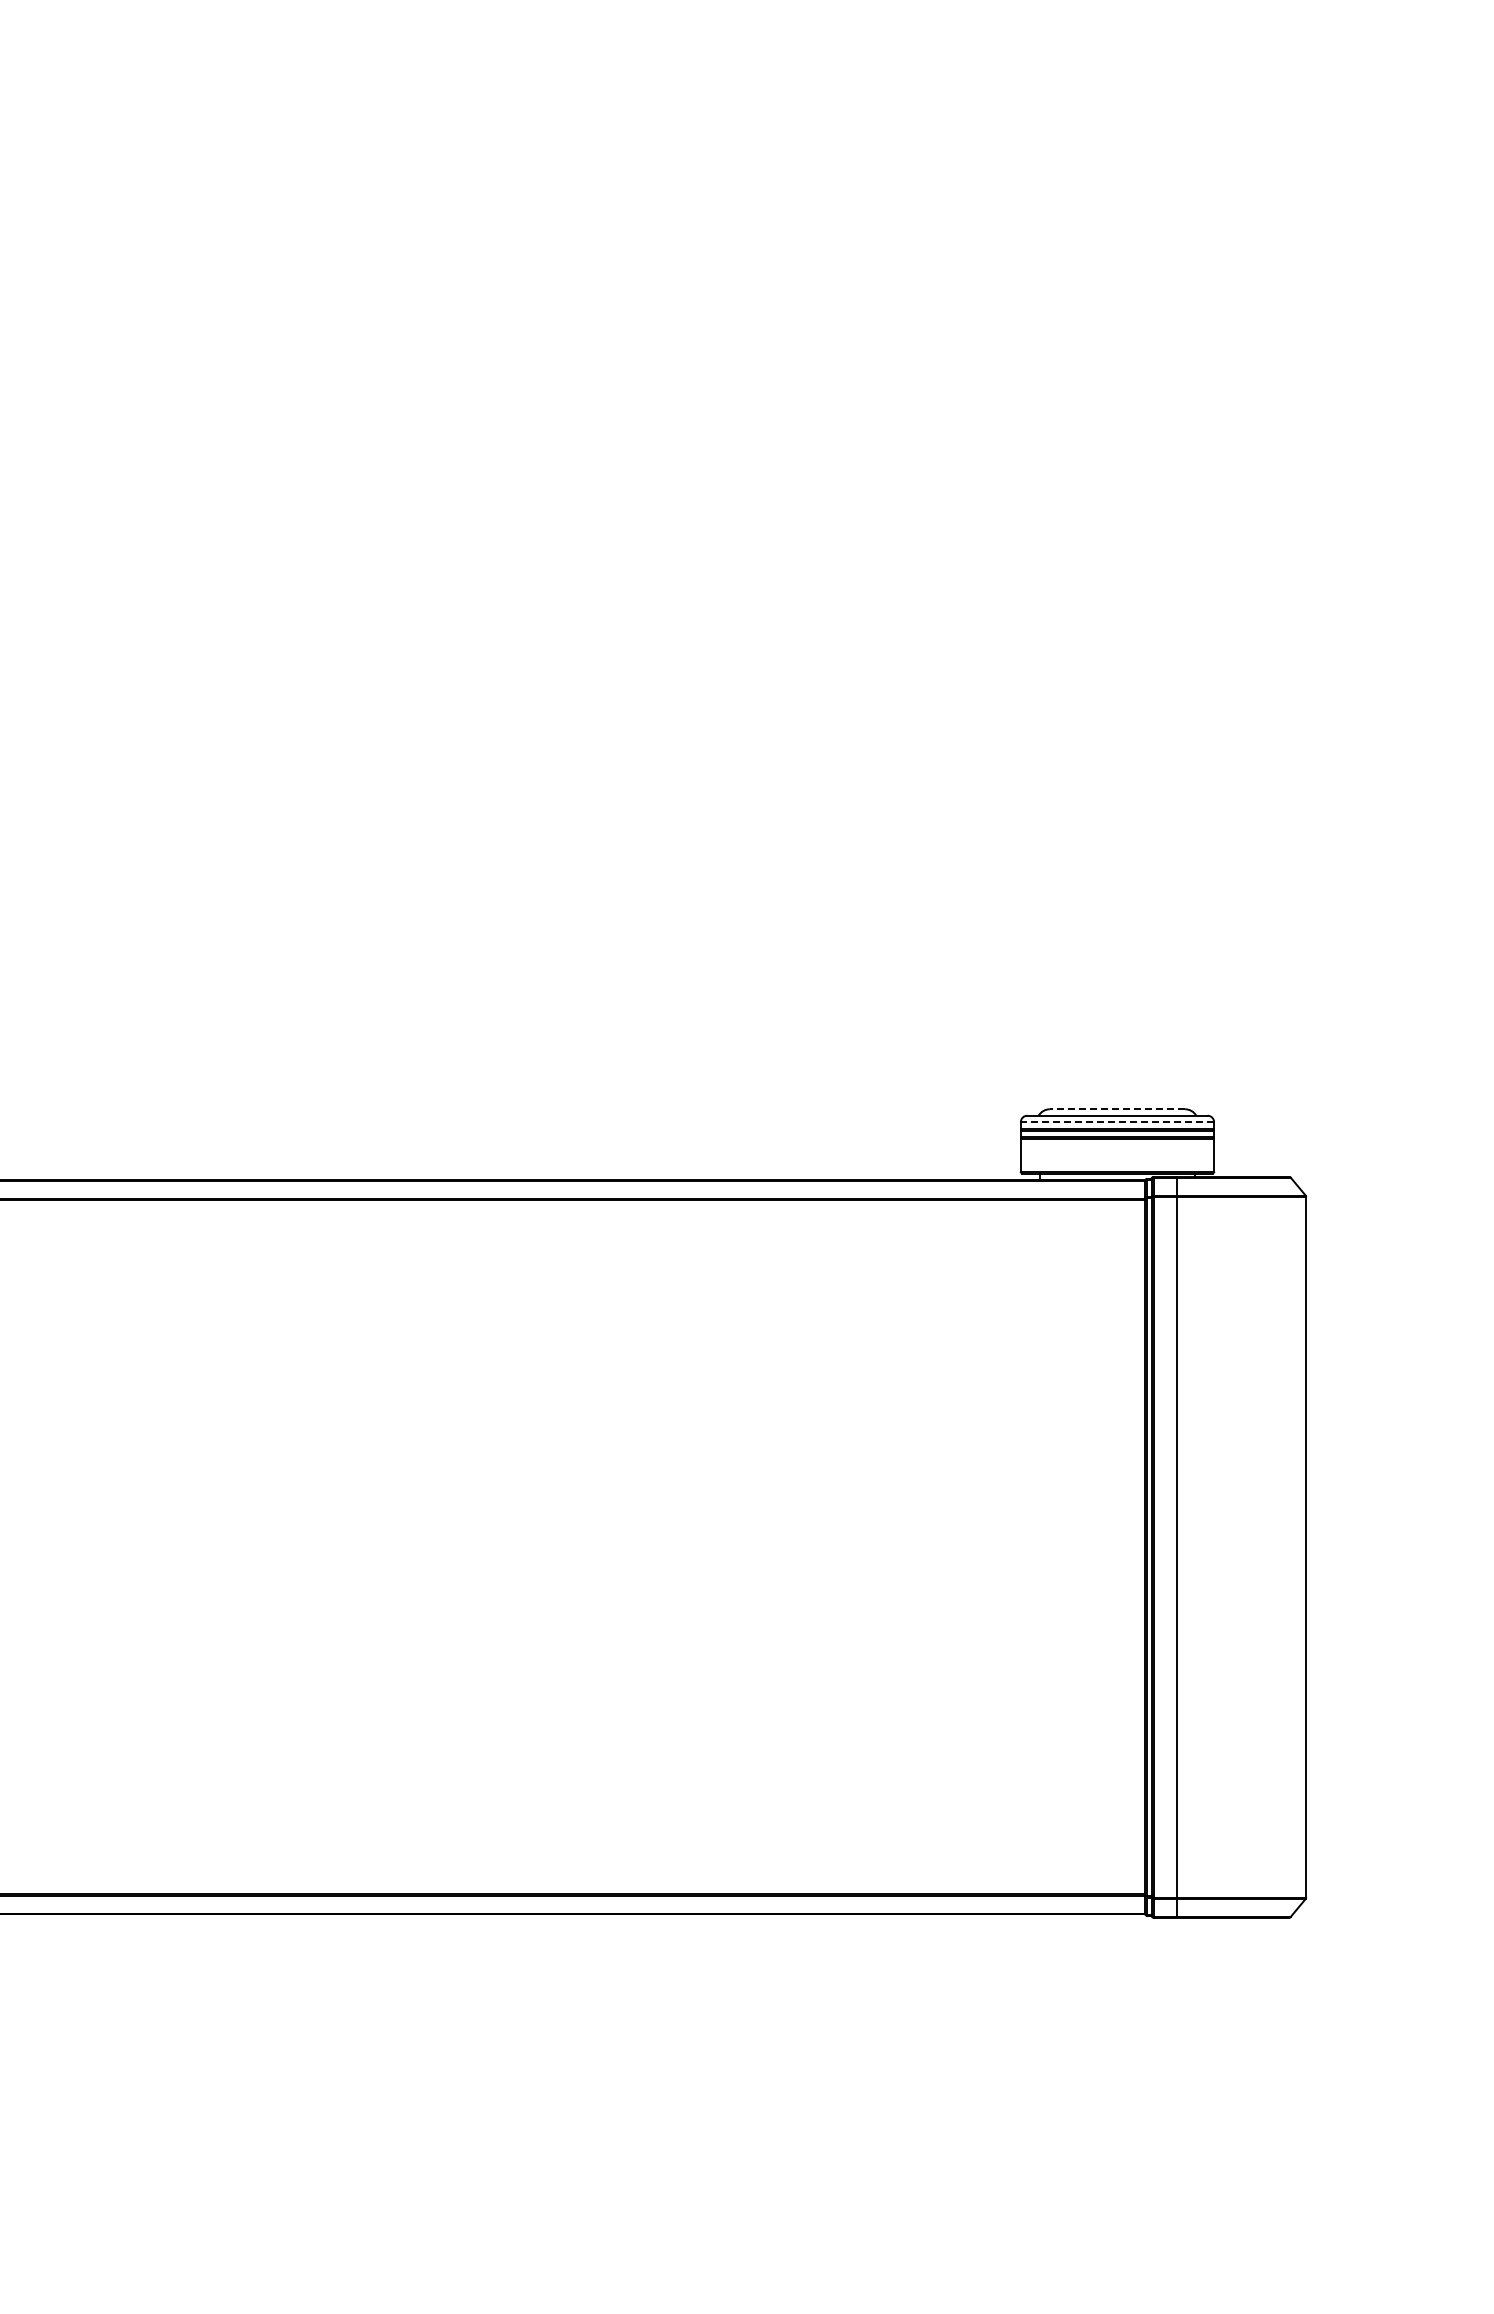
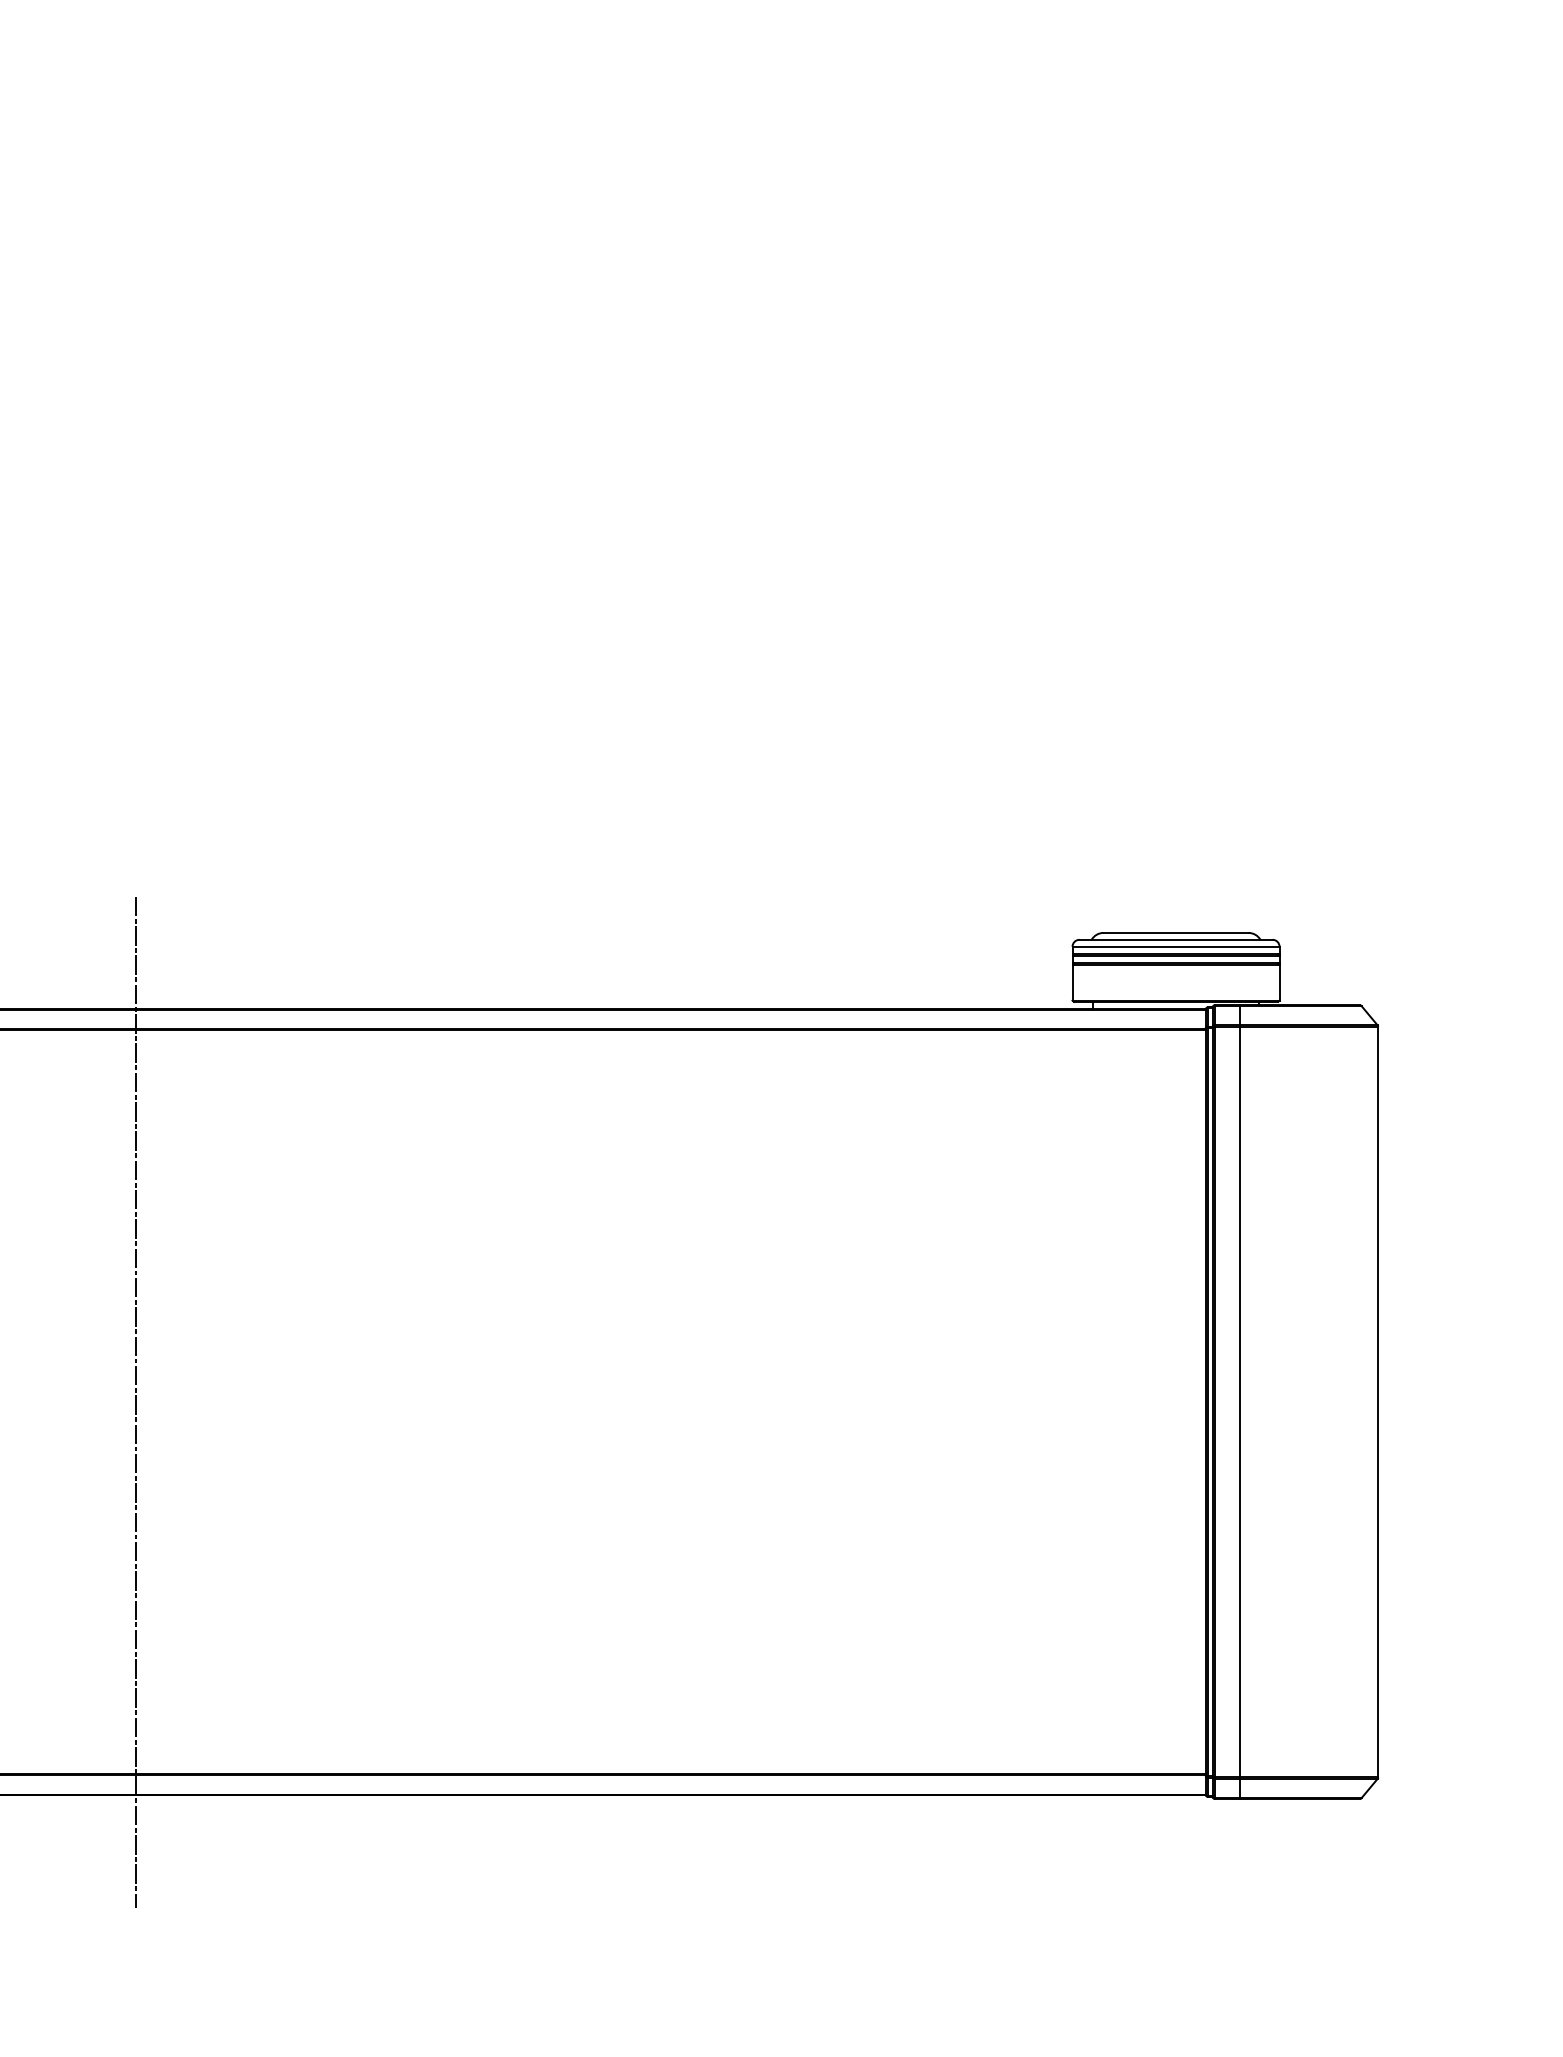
line: (1117, 1109) -> (1176, 933), dashed -> solid
line: (1117, 1122) -> (1176, 947), dashed -> solid
line: (146, 1547) -> (135, 1402), added

